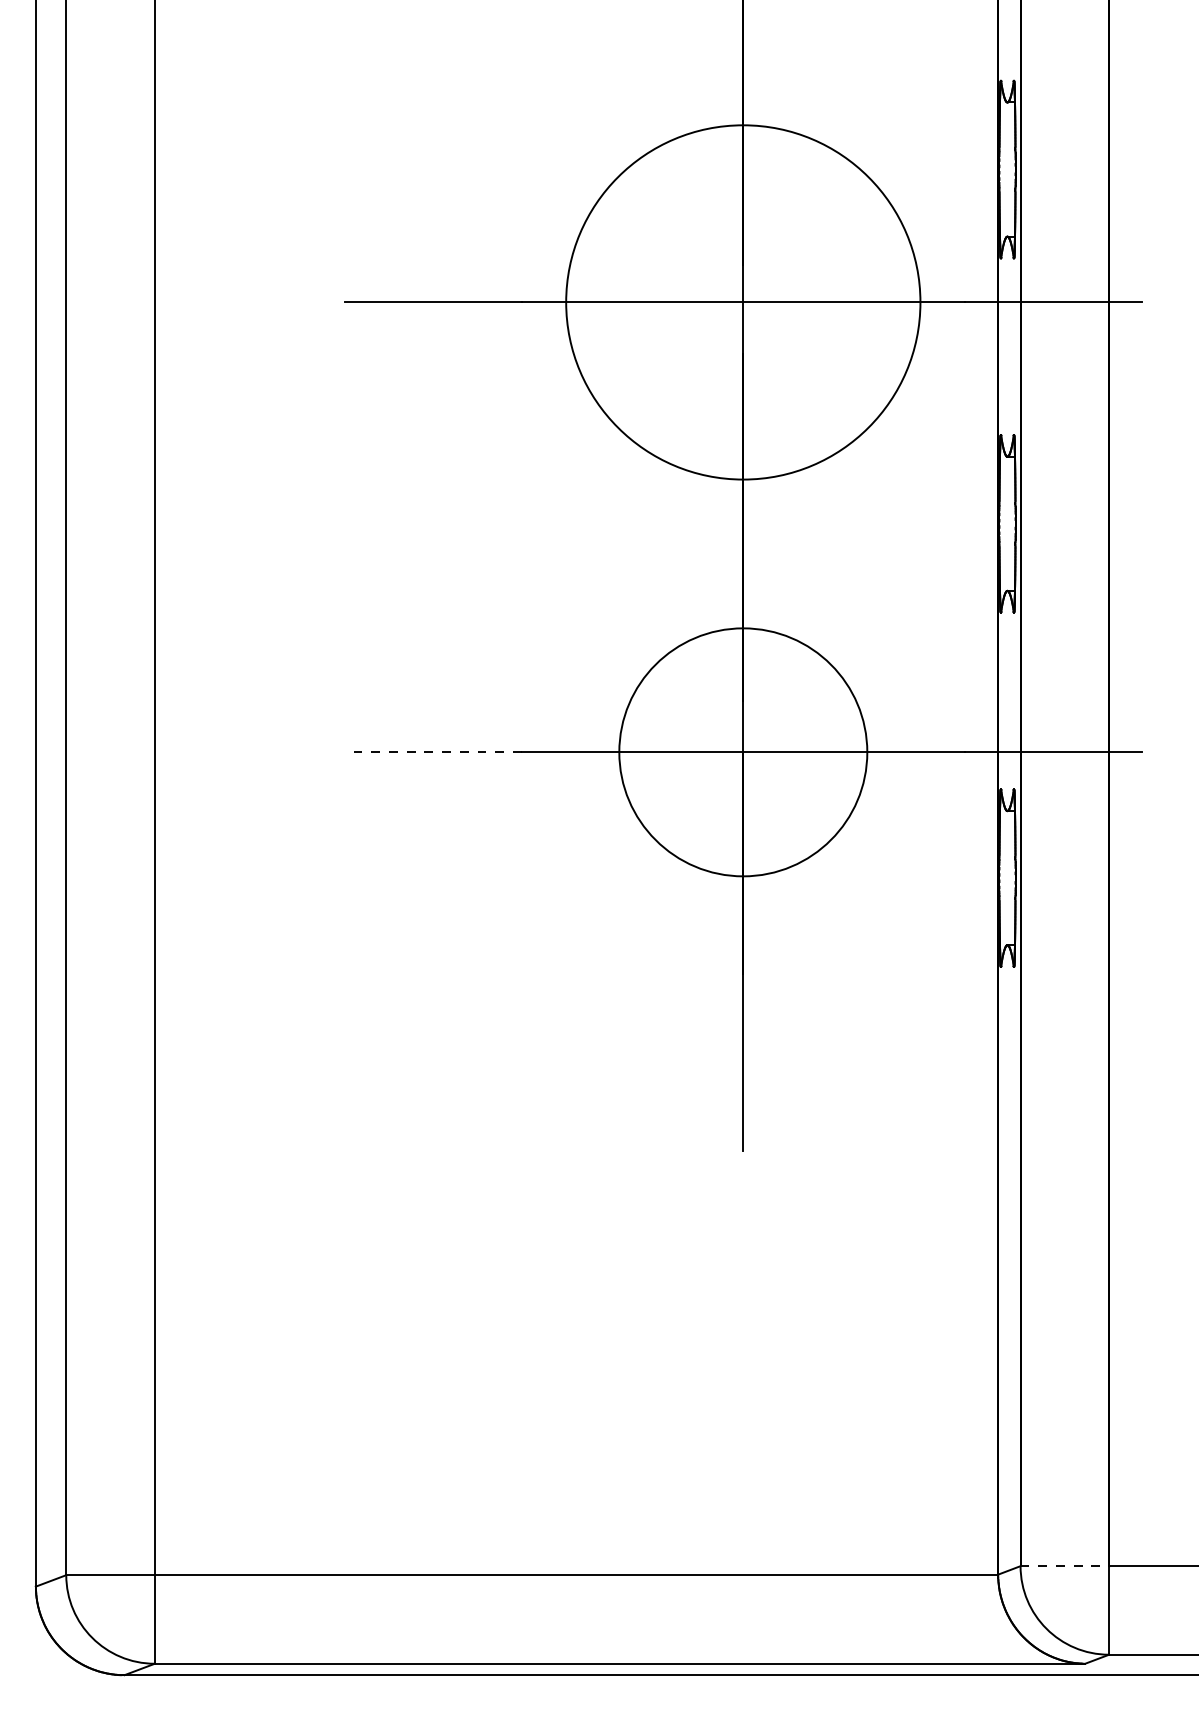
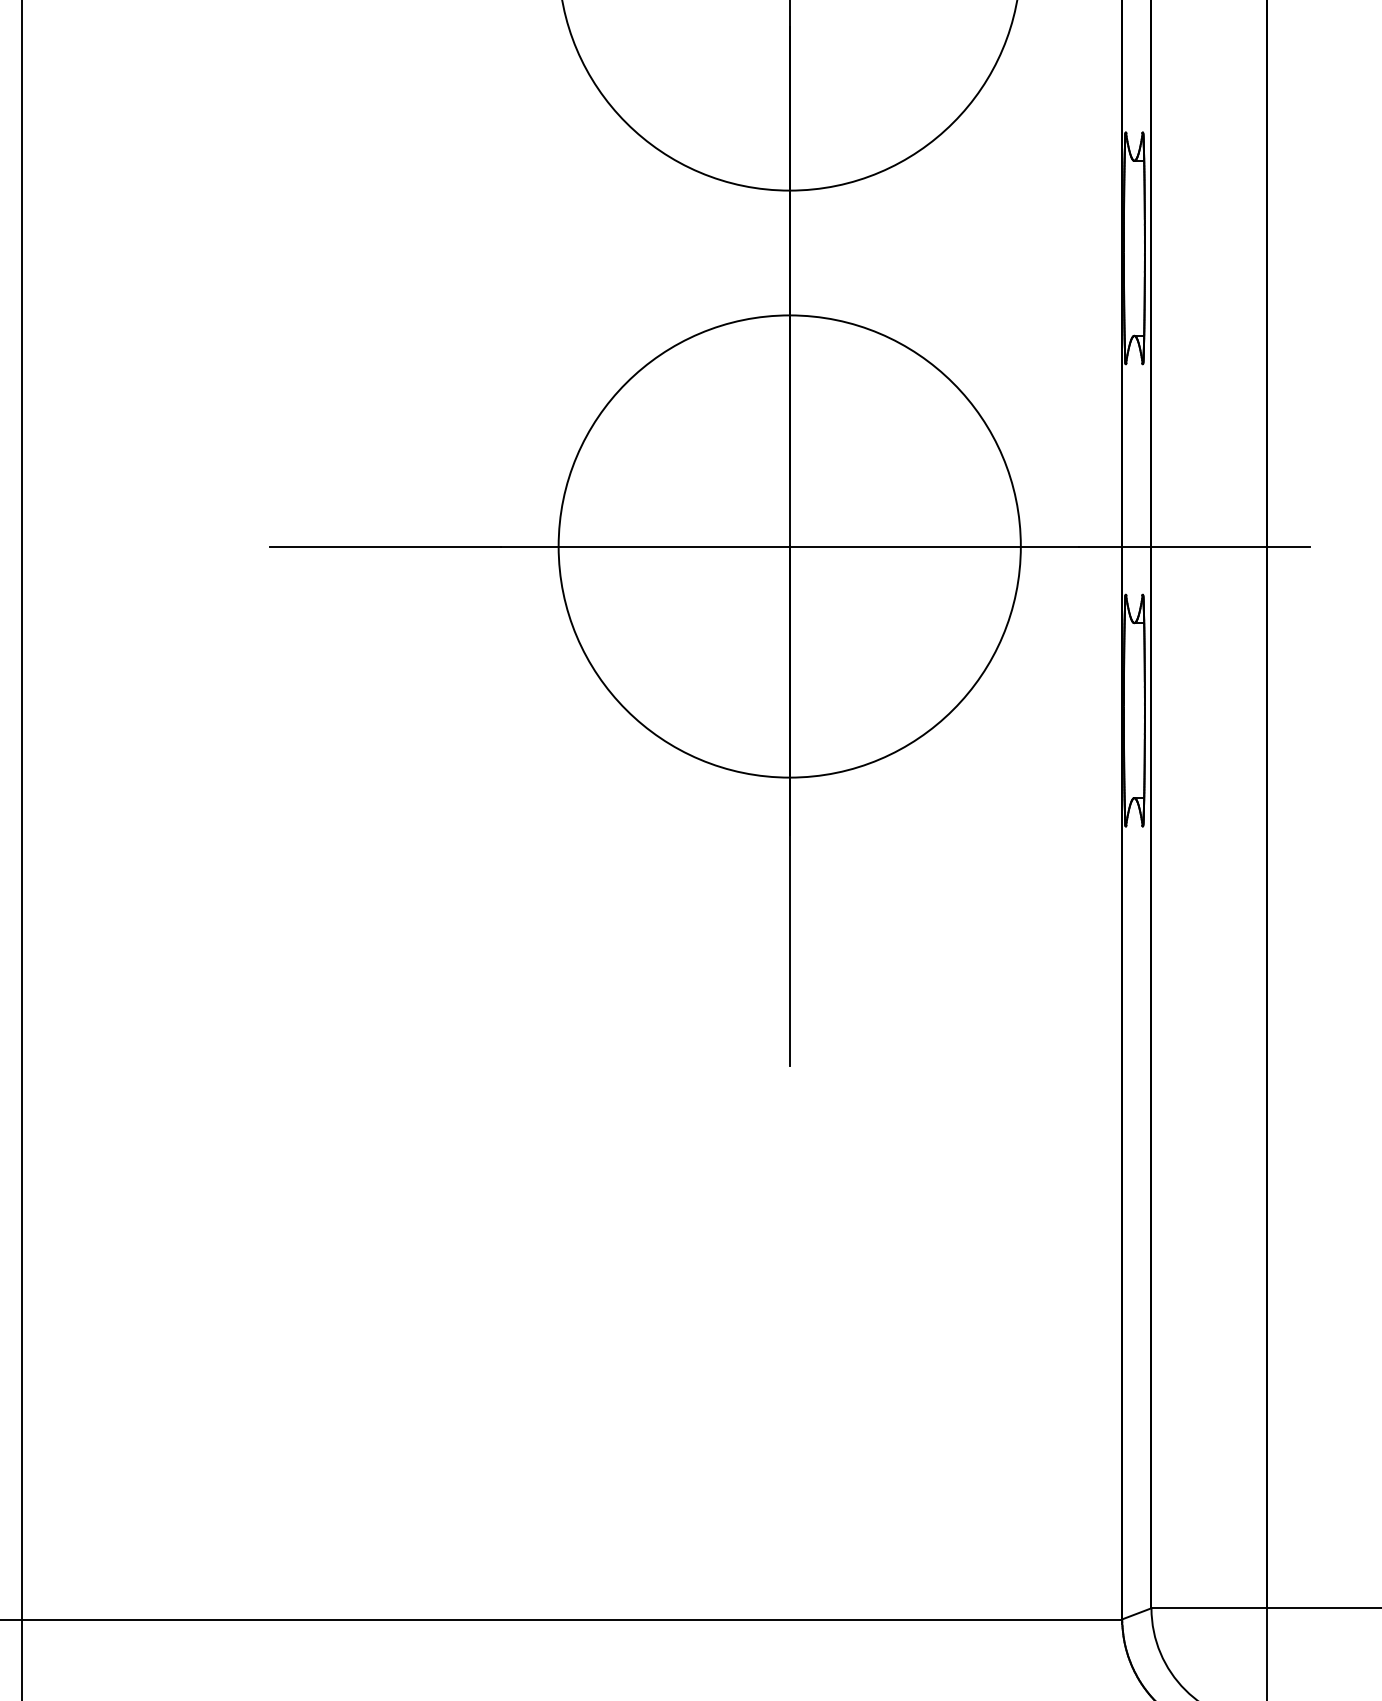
line: (433, 752) -> (385, 546), dashed -> solid
circle: (743, 752) -> (789, 546), size x1.43
line: (1065, 1566) -> (1210, 1608), dashed -> solid

